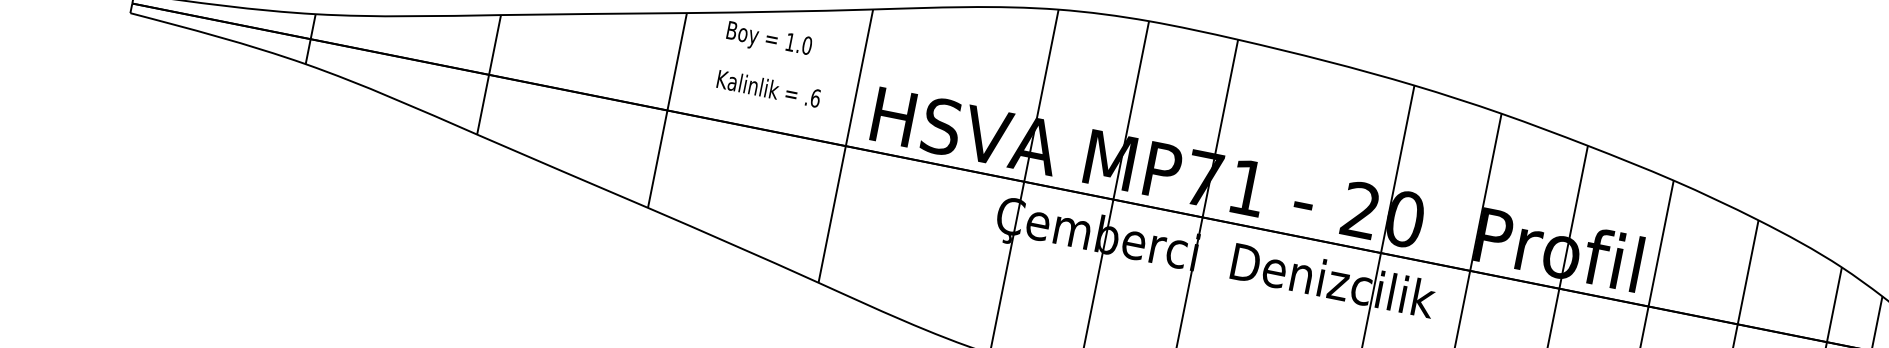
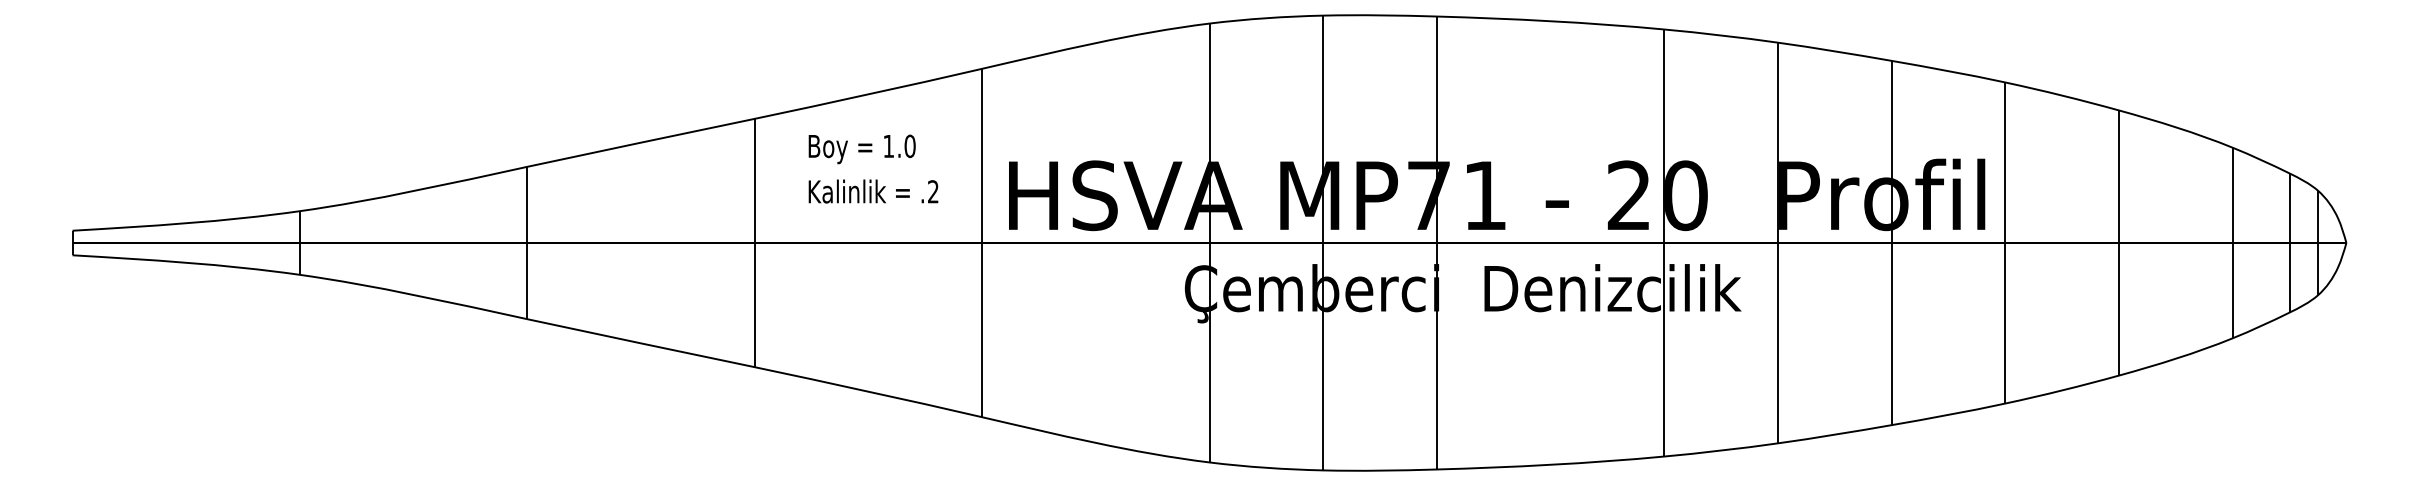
text: (768, 40) -> (861, 149), moved
text: (815, 98) -> (933, 191), .6 -> .2

